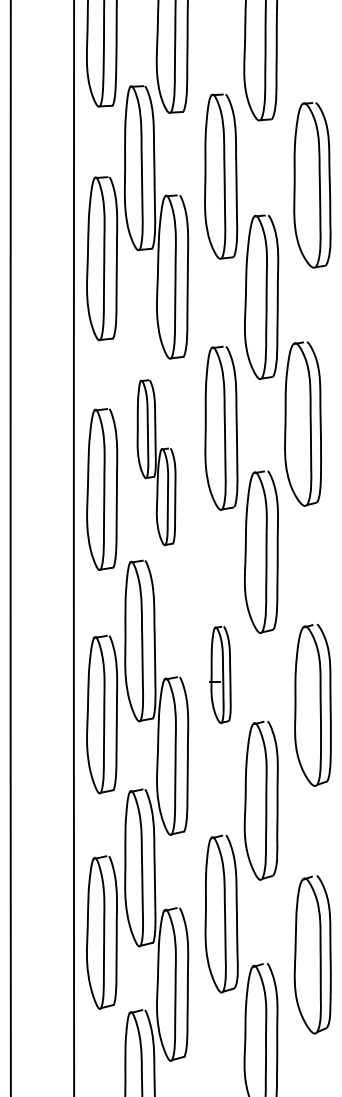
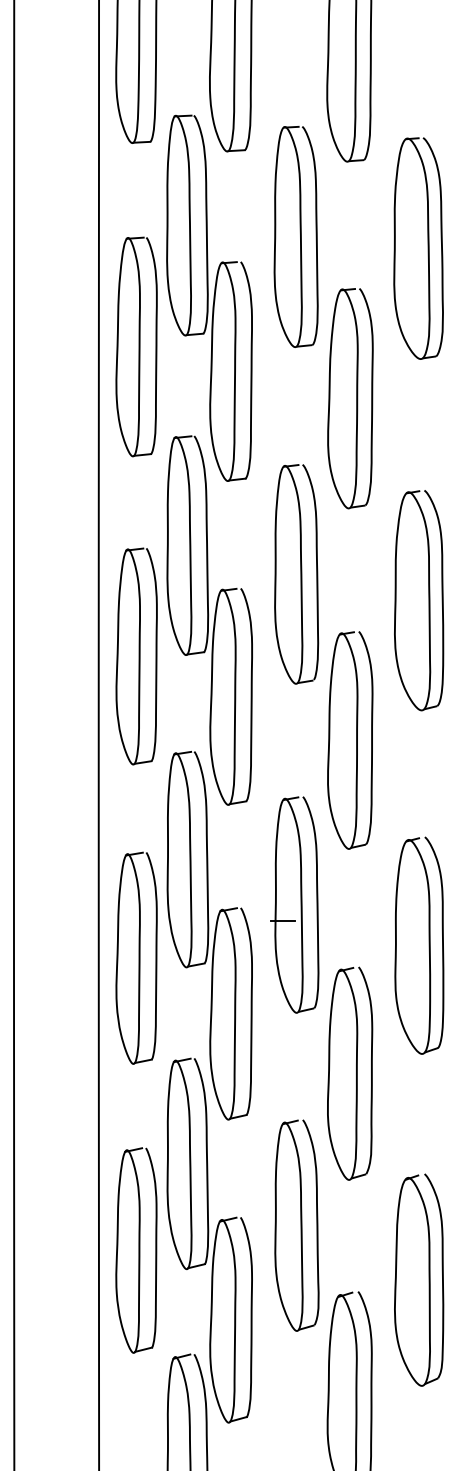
part: (303, 423) -> (419, 600), moved
part: (156, 462) -> (209, 620), size x1.67
part: (219, 674) -> (294, 904), size x1.67

